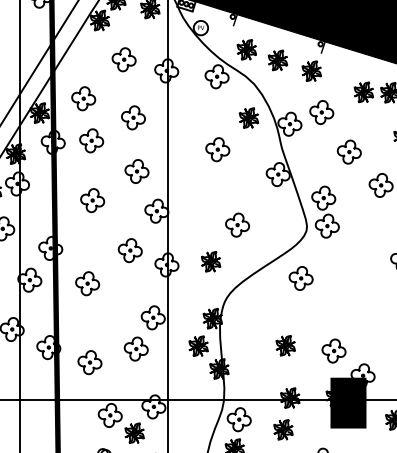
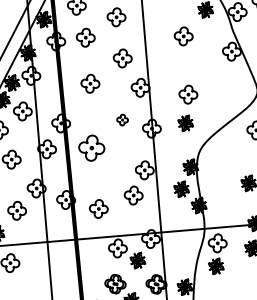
part: (237, 224) -> (188, 94), moved
part: (129, 250) -> (122, 119), size x0.6
part: (87, 283) -> (91, 148), size x1.4

